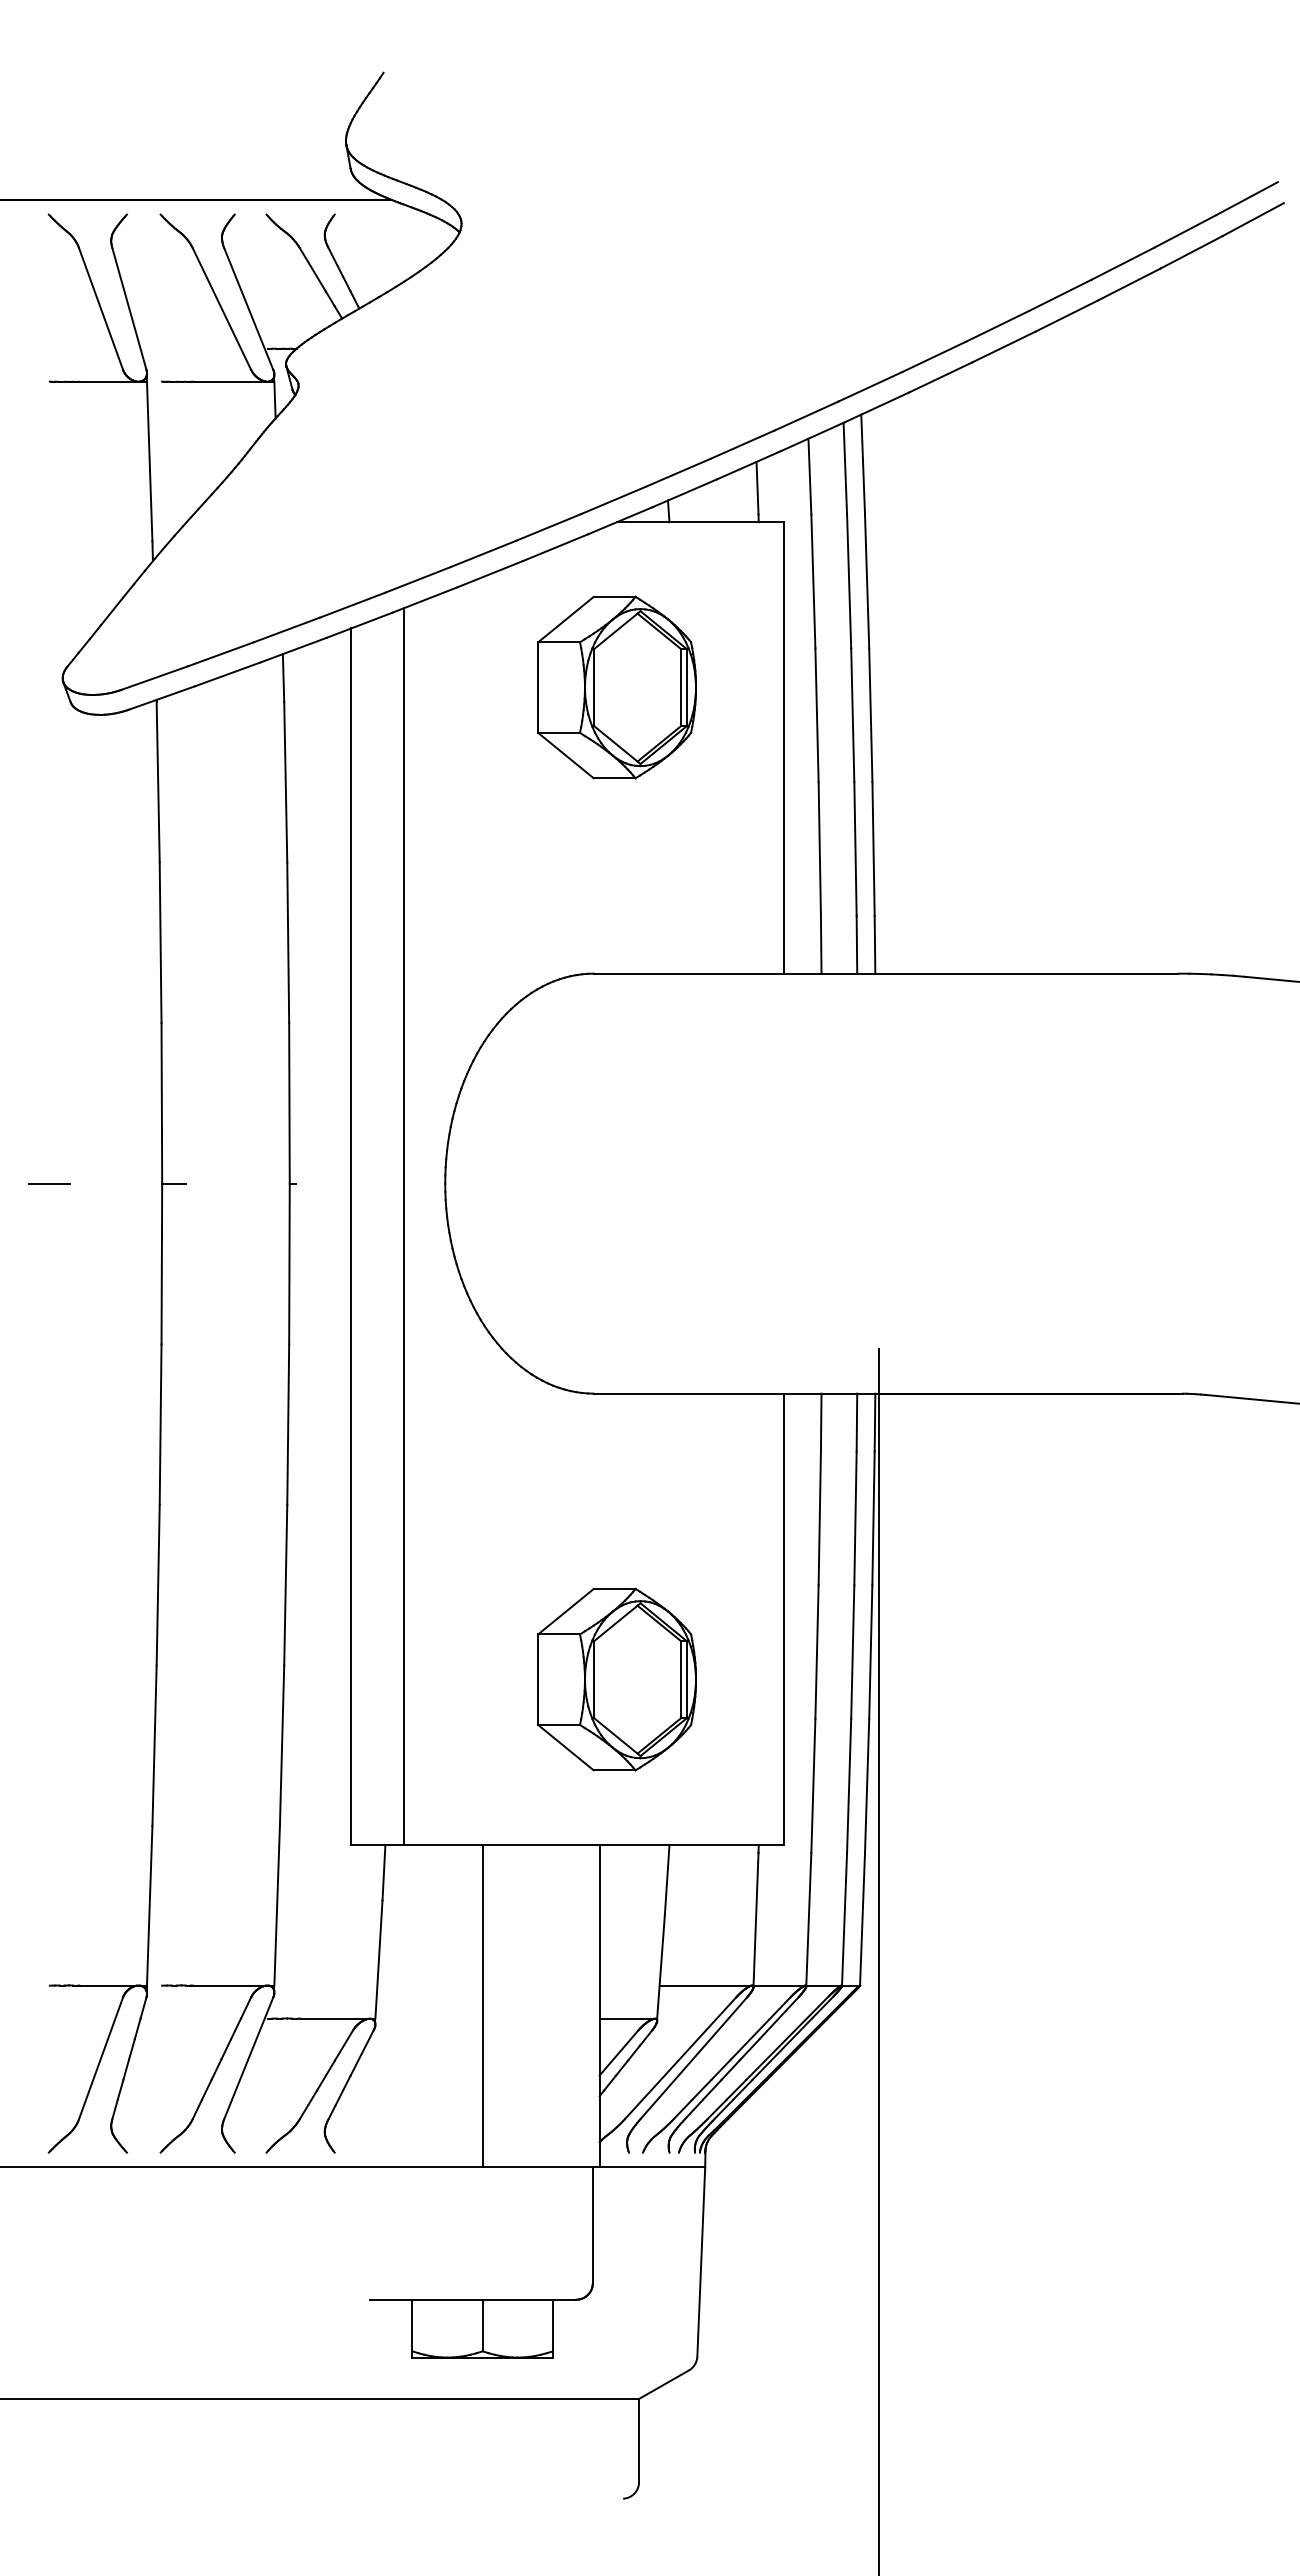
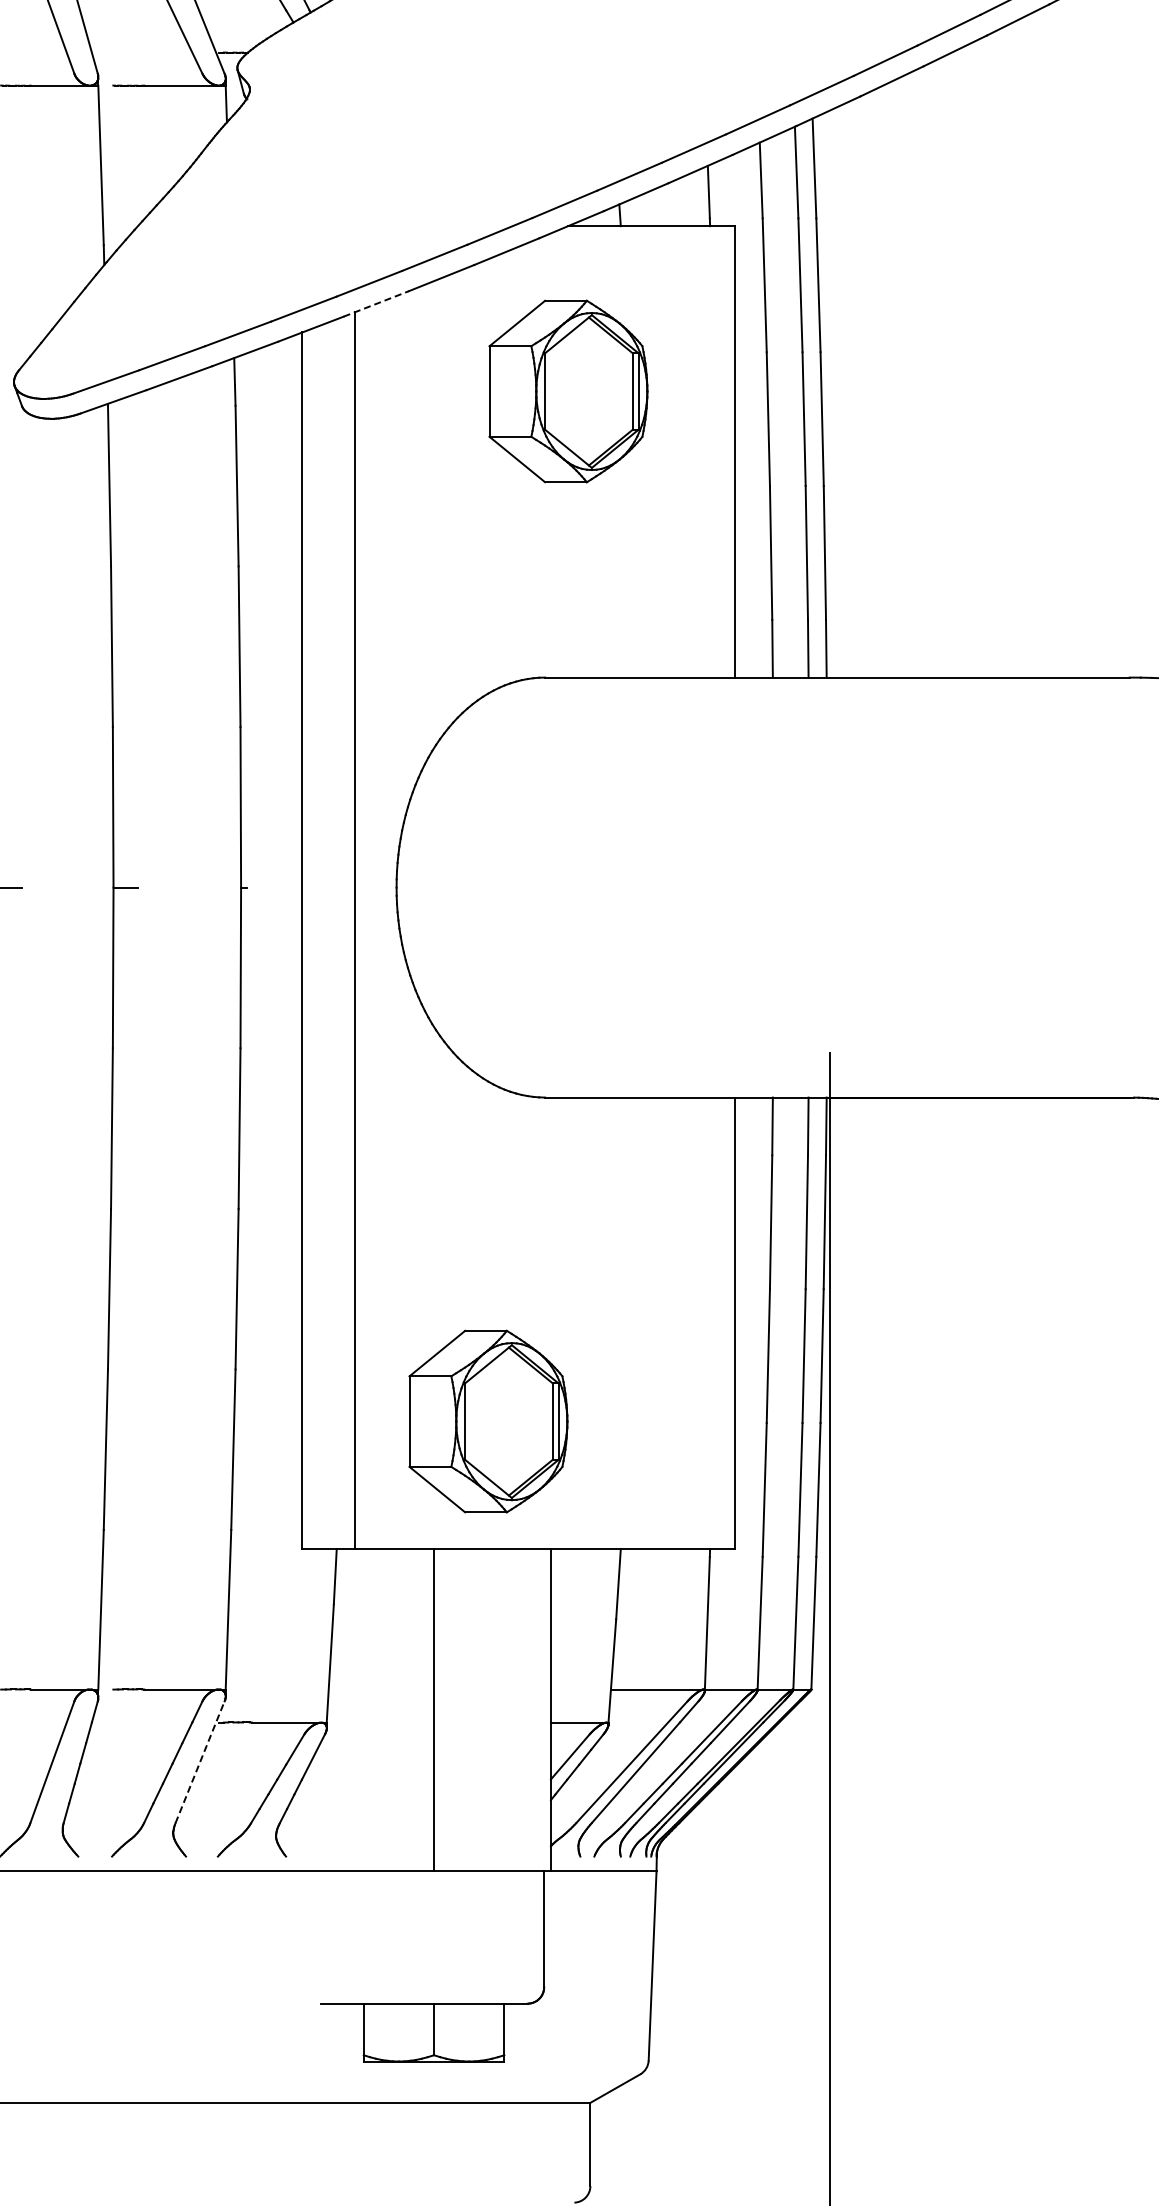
line: (425, 599) -> (376, 303), solid -> dashed
part: (616, 1679) -> (487, 1421), moved
line: (248, 2058) -> (199, 1762), solid -> dashed

